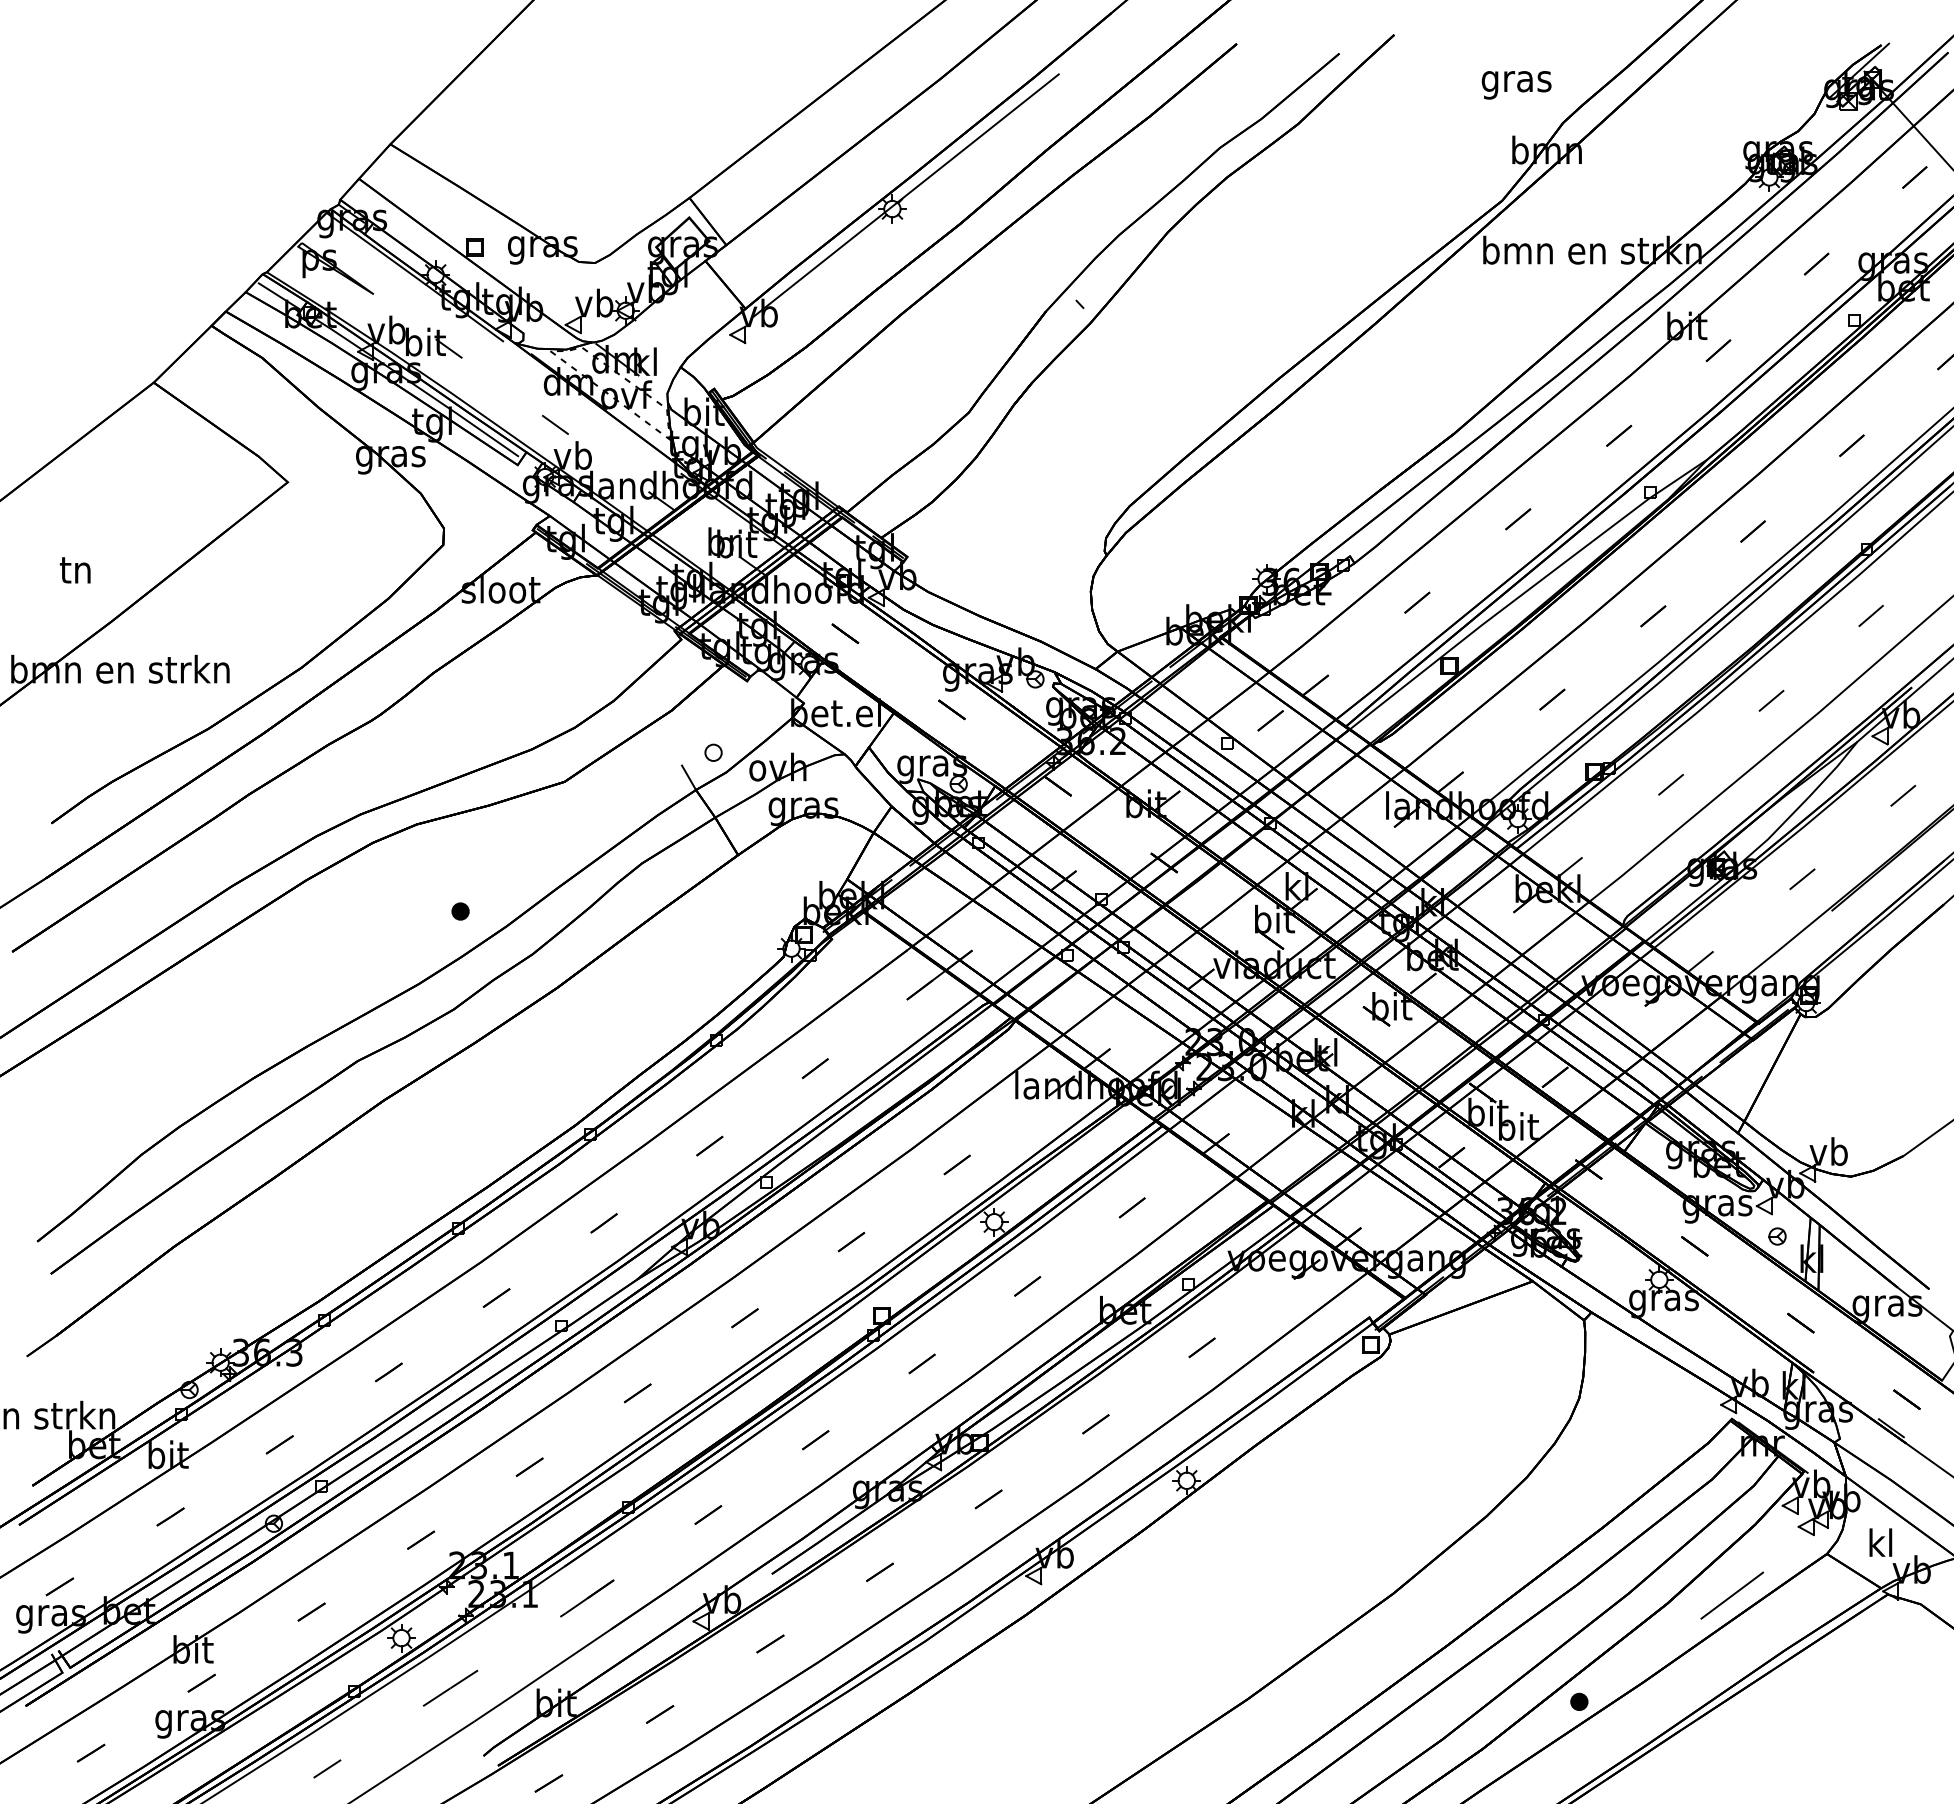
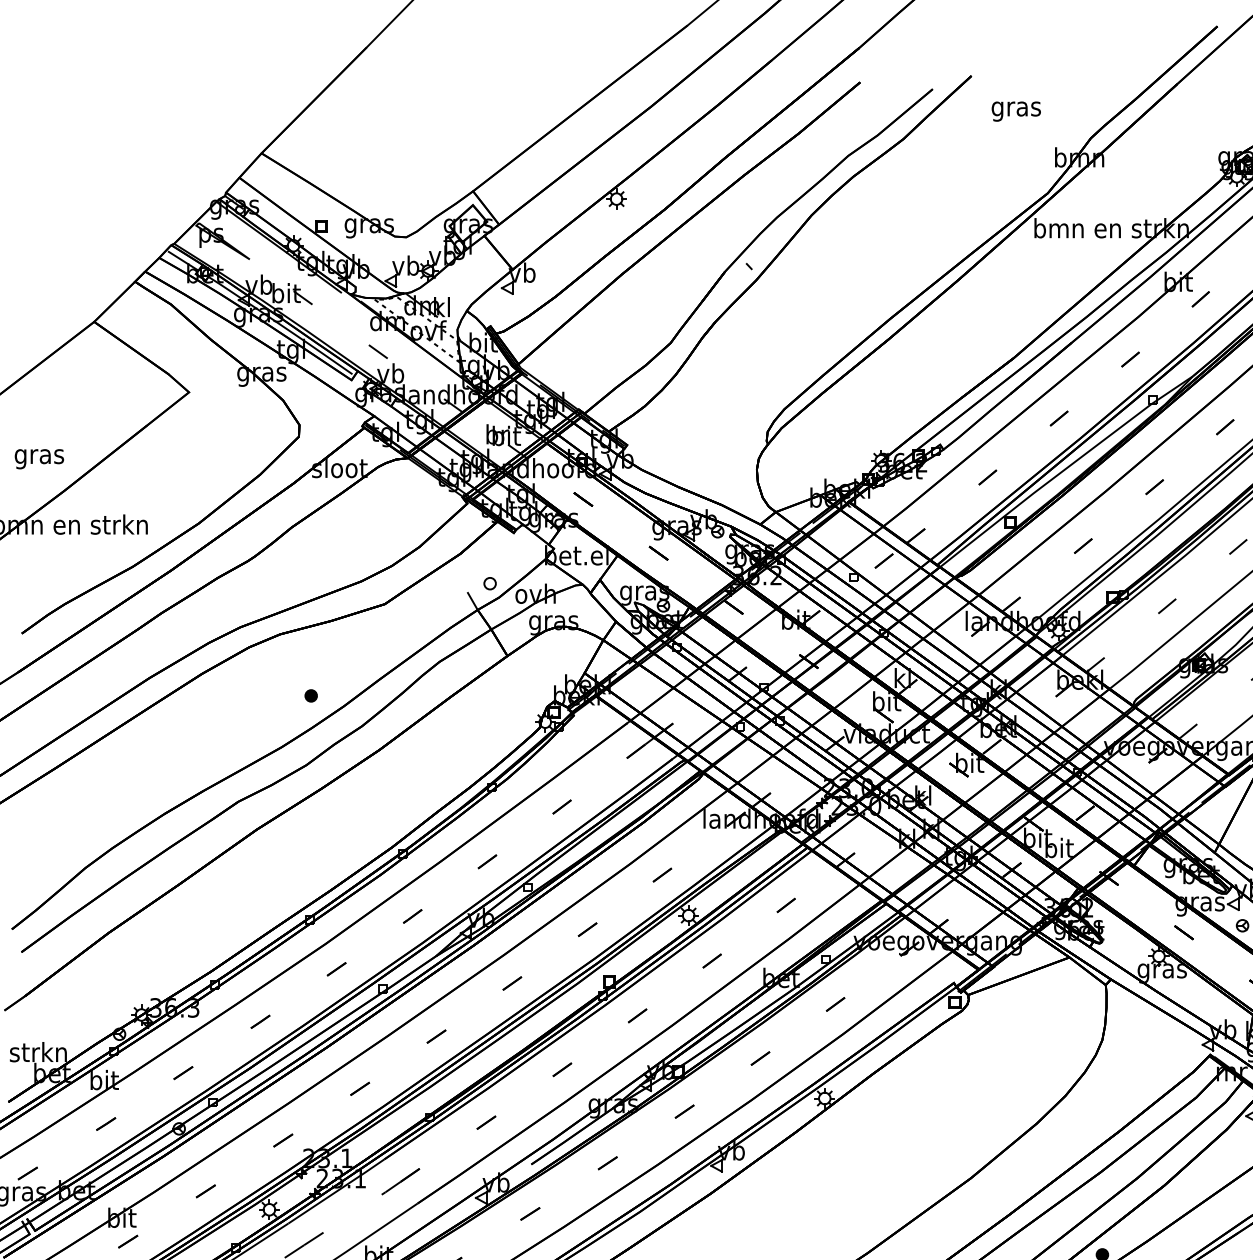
text: (1516, 85) -> (1016, 111), moved
line: (905, 195) -> (625, 189), removed
text: (76, 574) -> (39, 457), tn -> gras
line: (1732, 1595) -> (1210, 1179), removed

